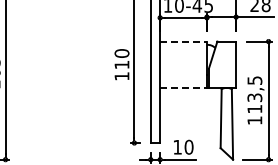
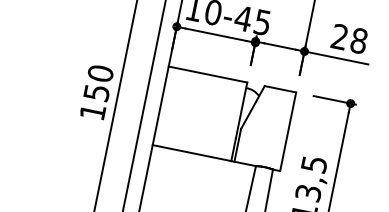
line: (184, 41) -> (209, 74), dashed -> solid
text: (121, 64) -> (96, 91), 110 -> 150
line: (184, 88) -> (193, 153), dashed -> solid

